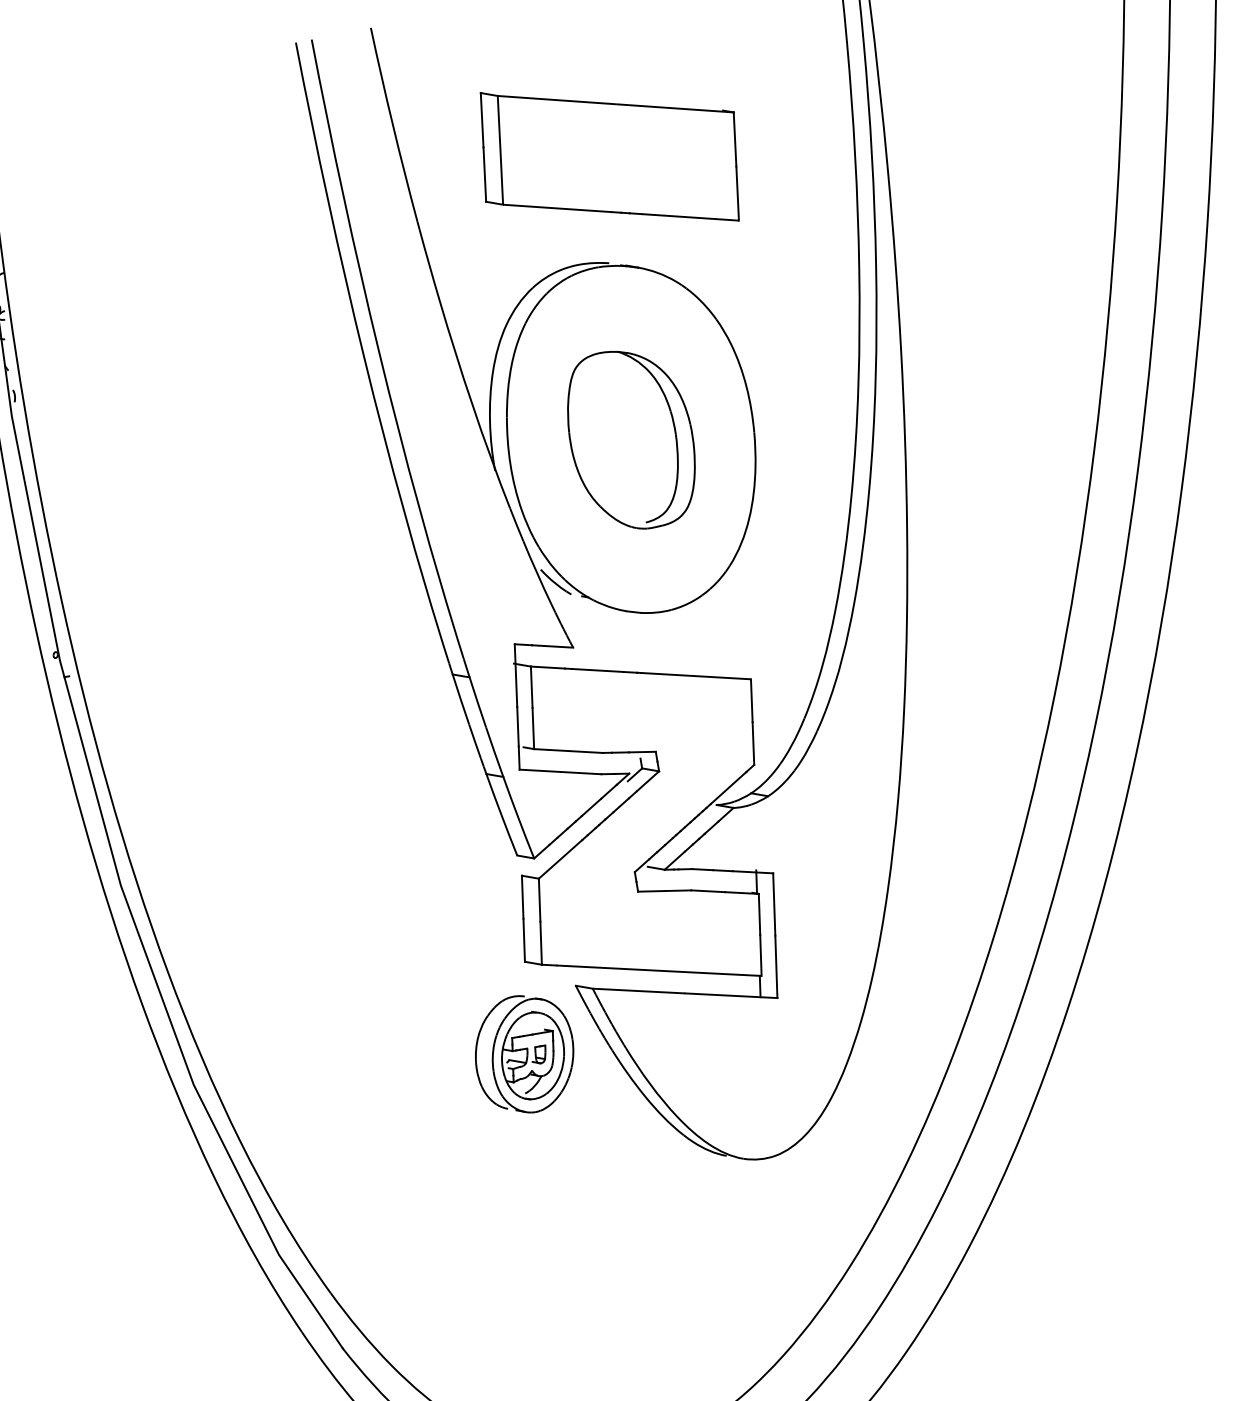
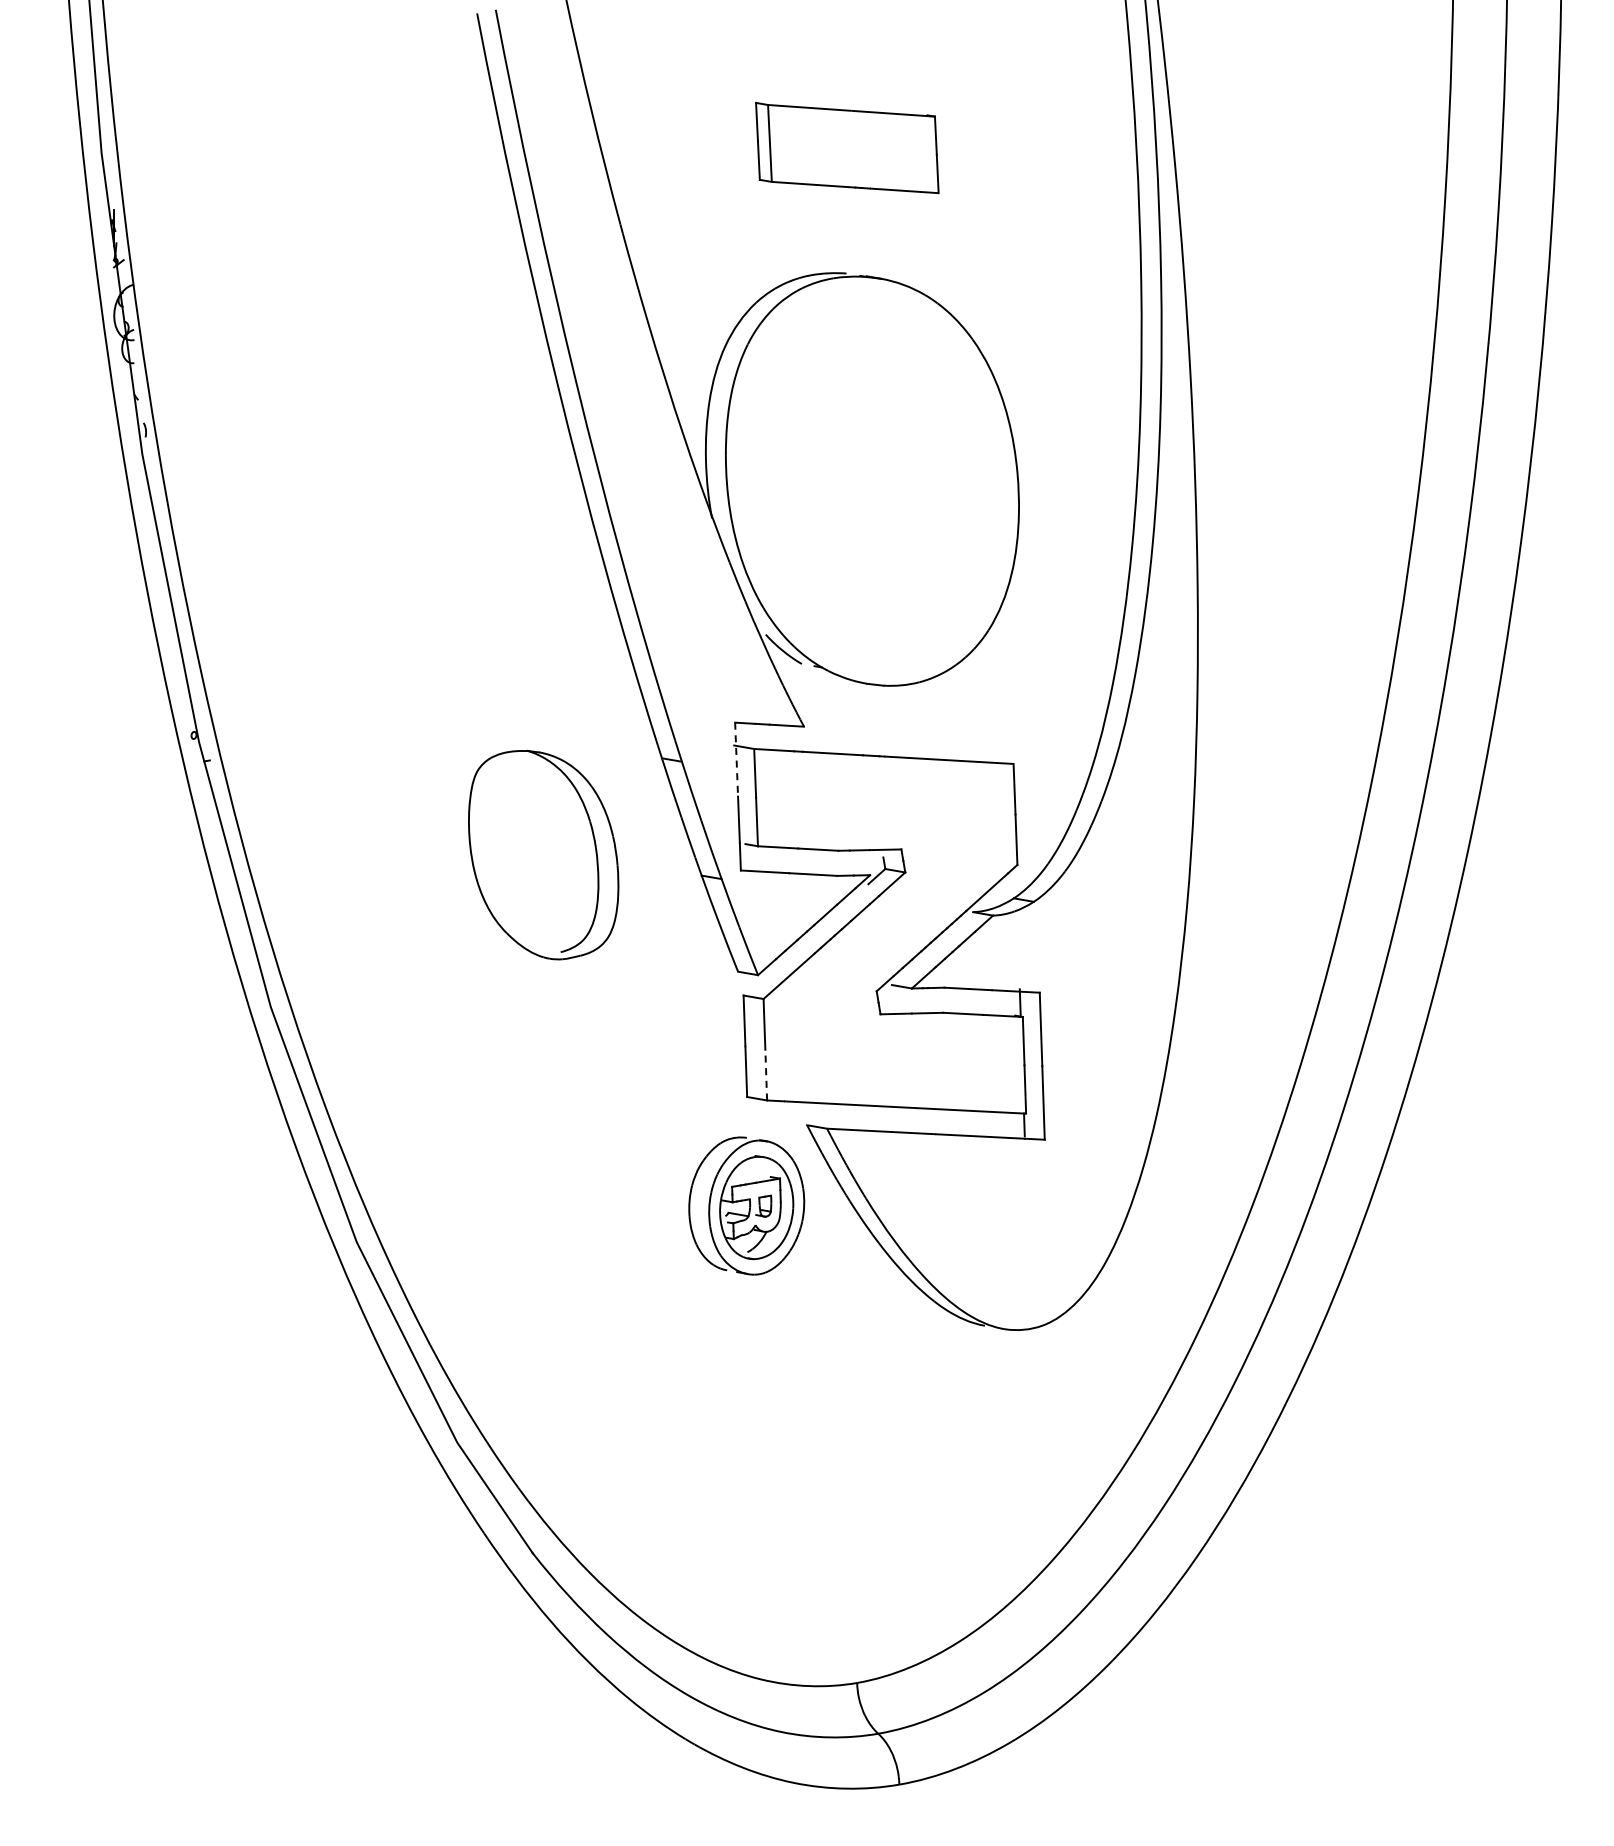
part: (610, 156) -> (847, 147), size x0.6
part: (631, 439) -> (543, 854), moved
line: (515, 675) -> (736, 759), solid -> dashed
line: (541, 942) -> (766, 1074), solid -> dashed

